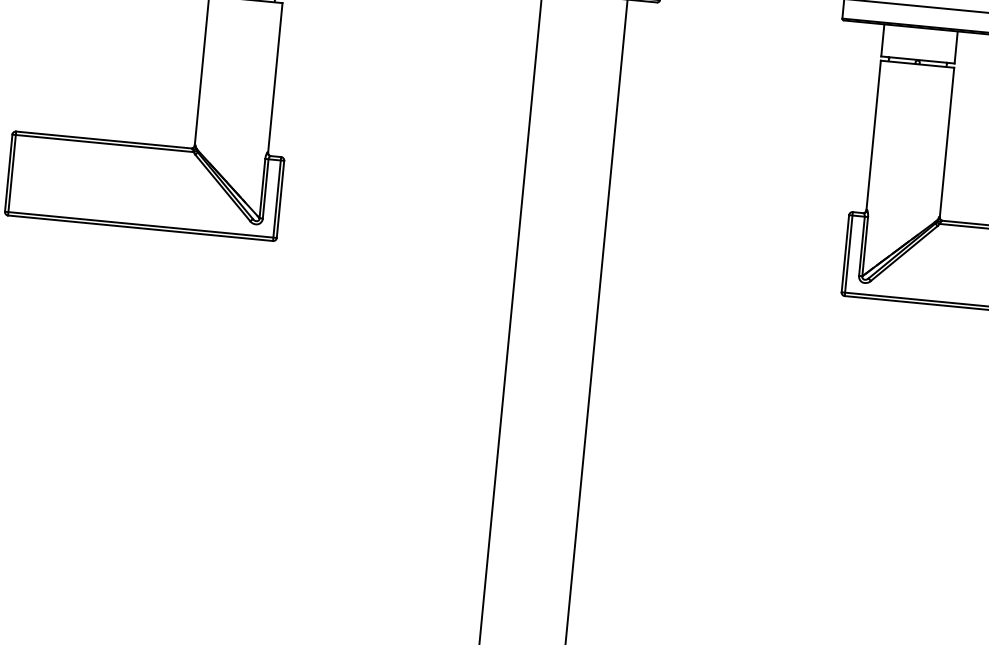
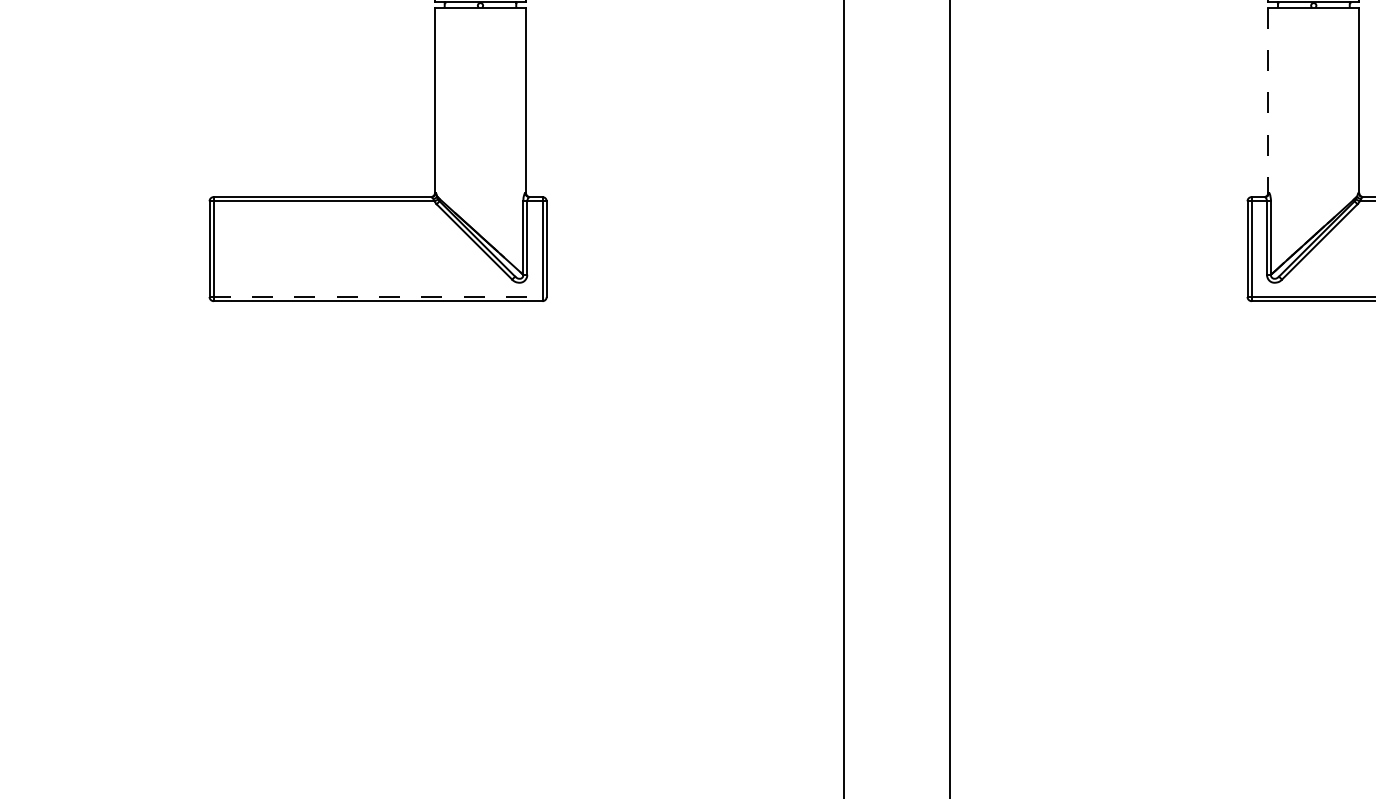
line: (873, 135) -> (1268, 100), solid -> dashed
line: (141, 224) -> (378, 296), solid -> dashed

